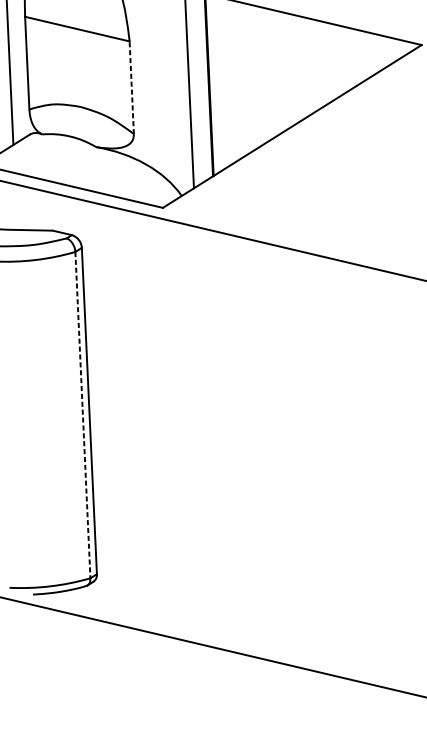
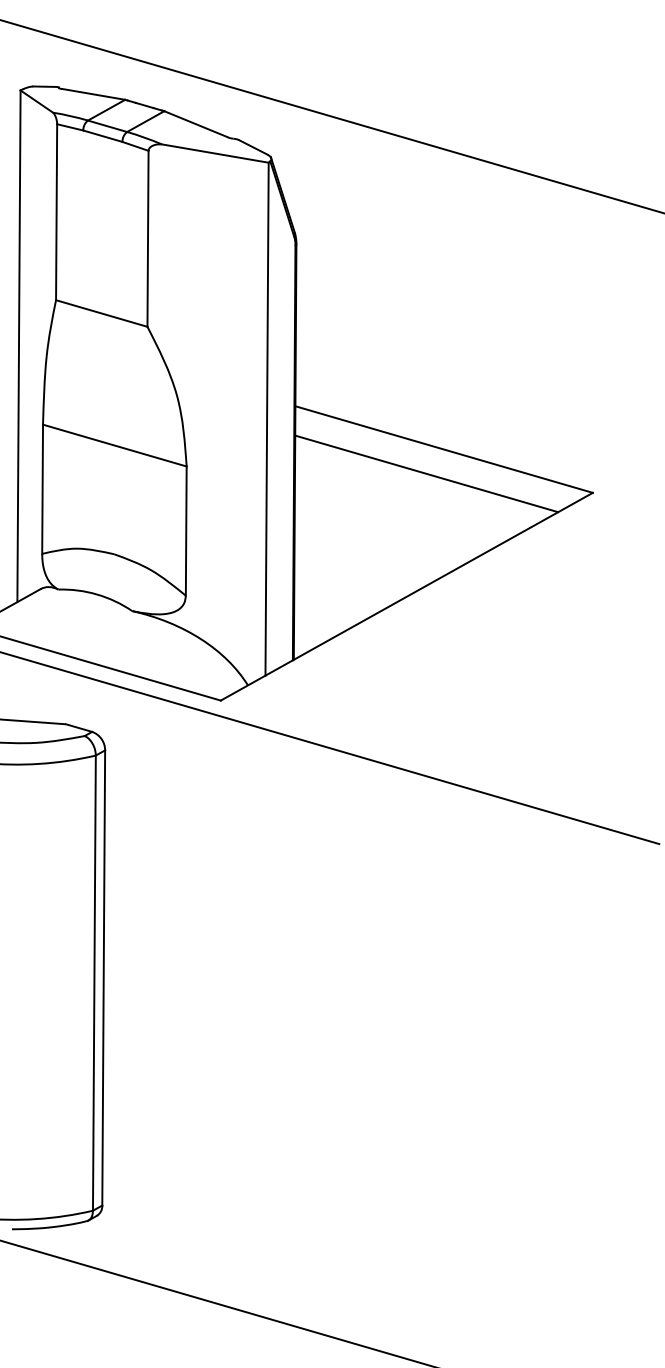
line: (301, 37) -> (426, 473), added
line: (131, 88) -> (186, 531), dashed -> solid
line: (82, 415) -> (94, 983), dashed -> solid

